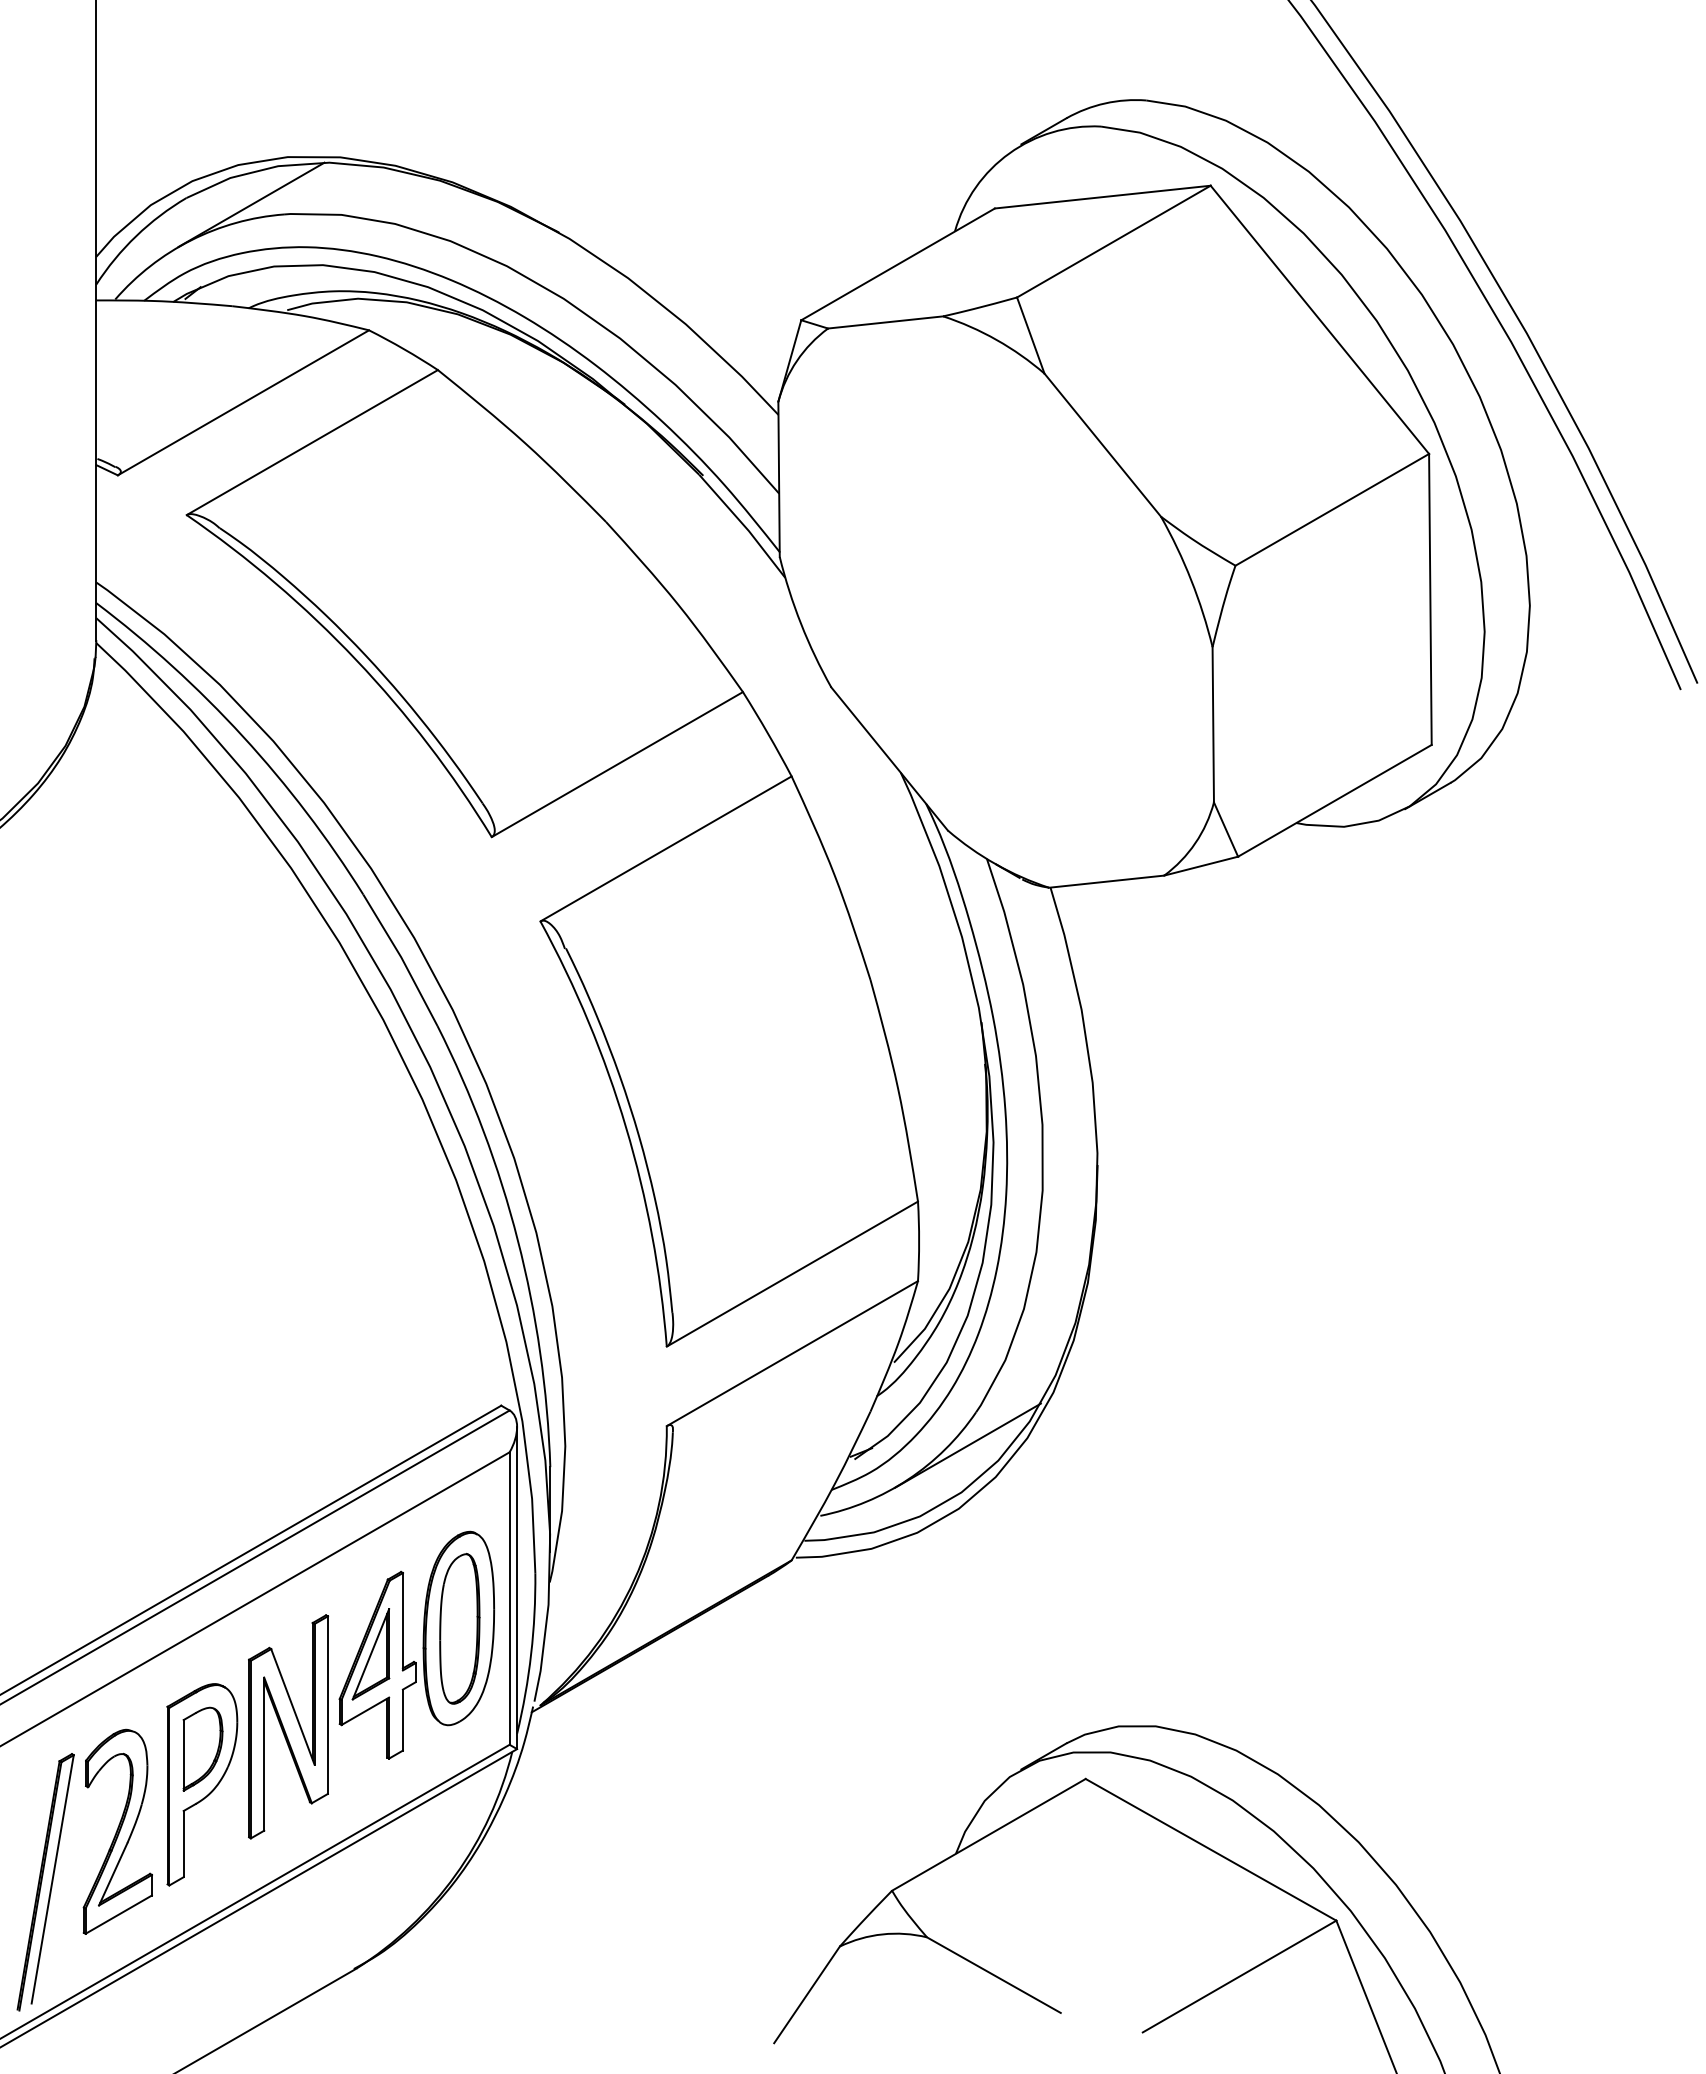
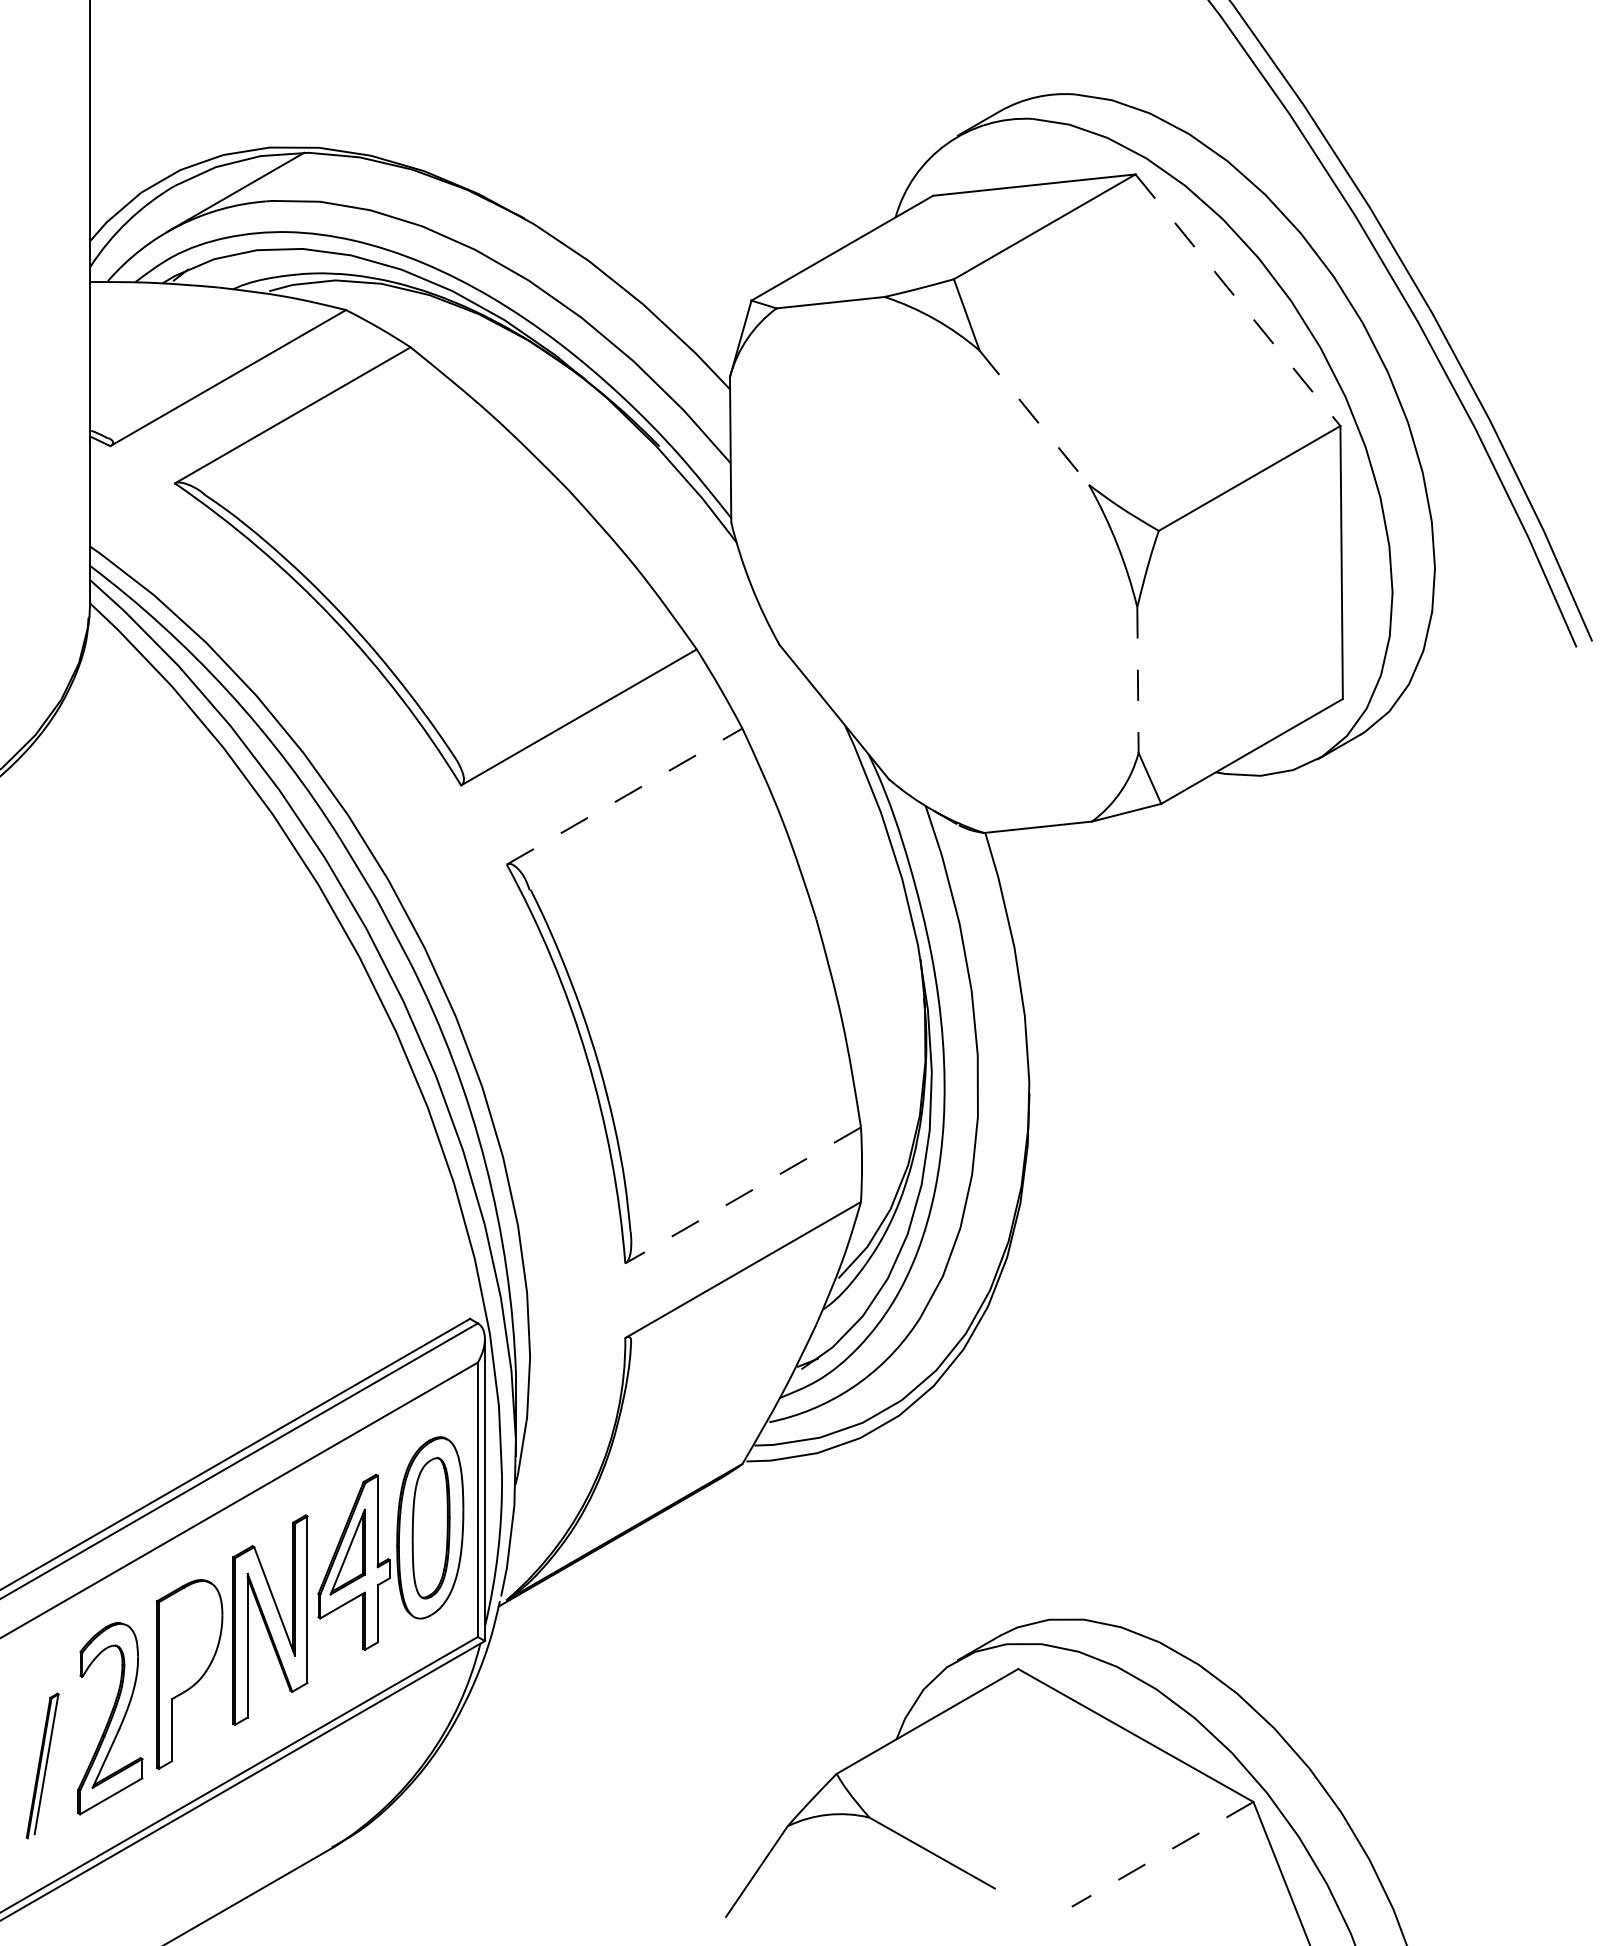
line: (1319, 319) -> (1237, 299), solid -> dashed
line: (1103, 445) -> (1034, 418), solid -> dashed
line: (1213, 724) -> (1138, 679), solid -> dashed
line: (666, 848) -> (625, 796), solid -> dashed
line: (791, 1274) -> (742, 1195), solid -> dashed
line: (967, 1445) -> (907, 1356), removed
part: (202, 1748) -> (189, 1640), removed
part: (45, 1882) -> (42, 1766), size x0.6
line: (1239, 1976) -> (1162, 1854), solid -> dashed

